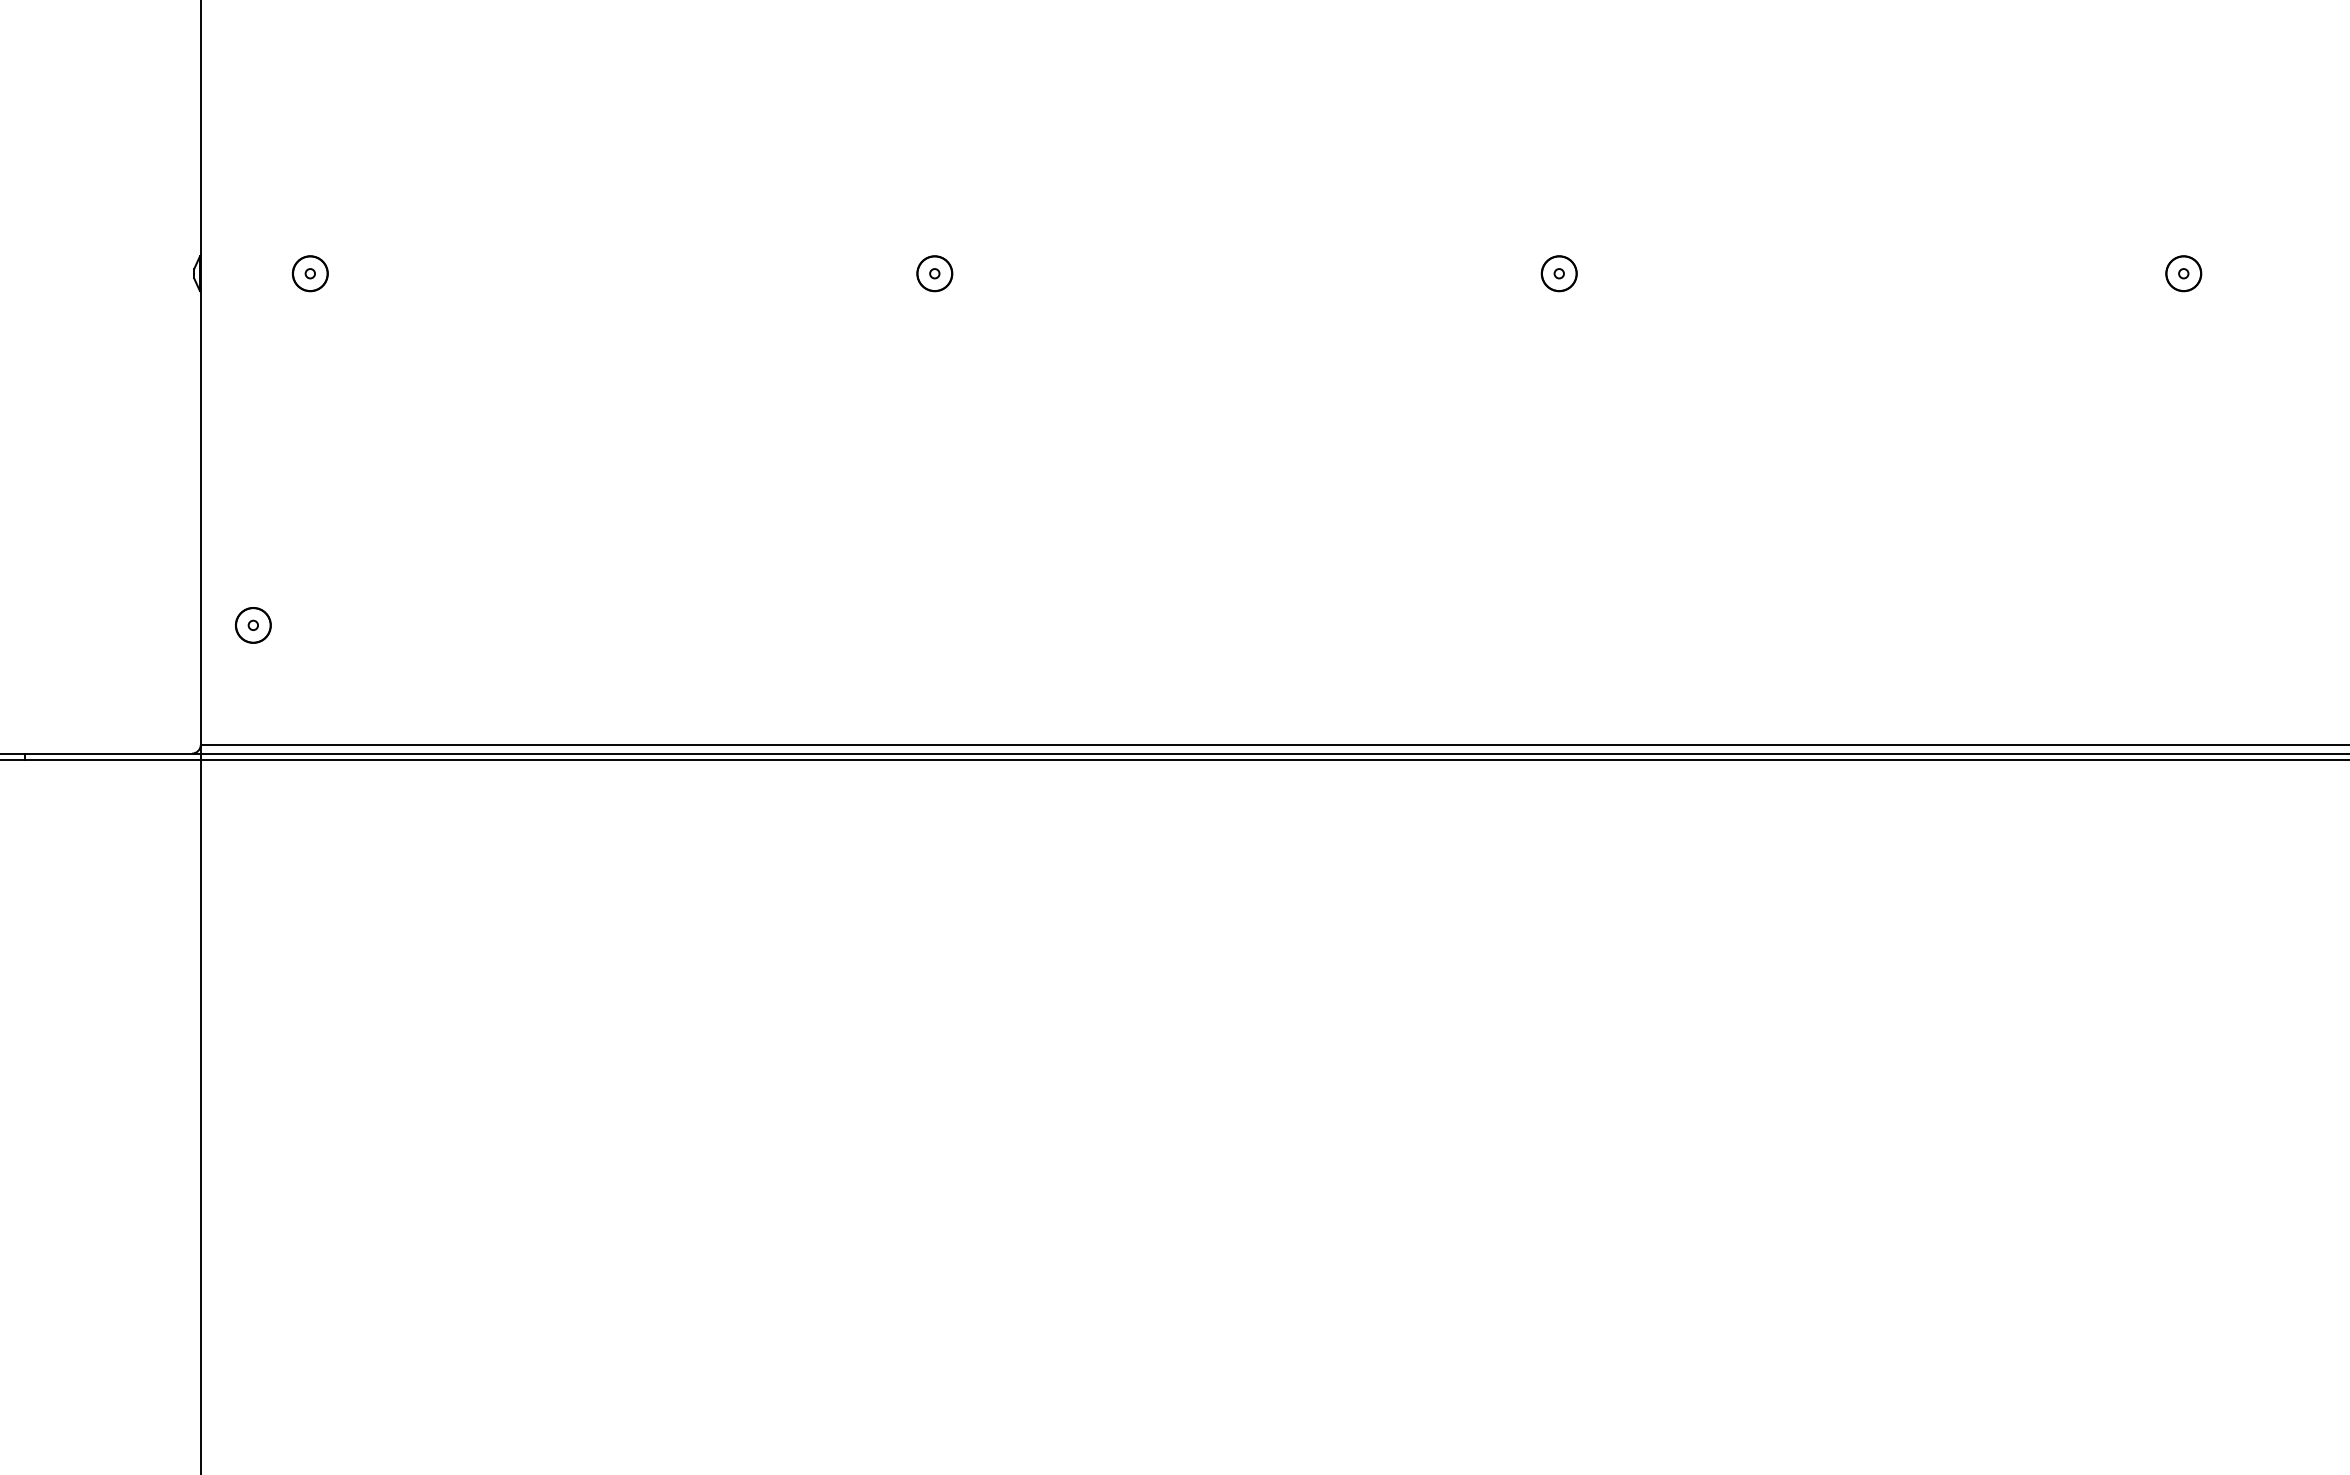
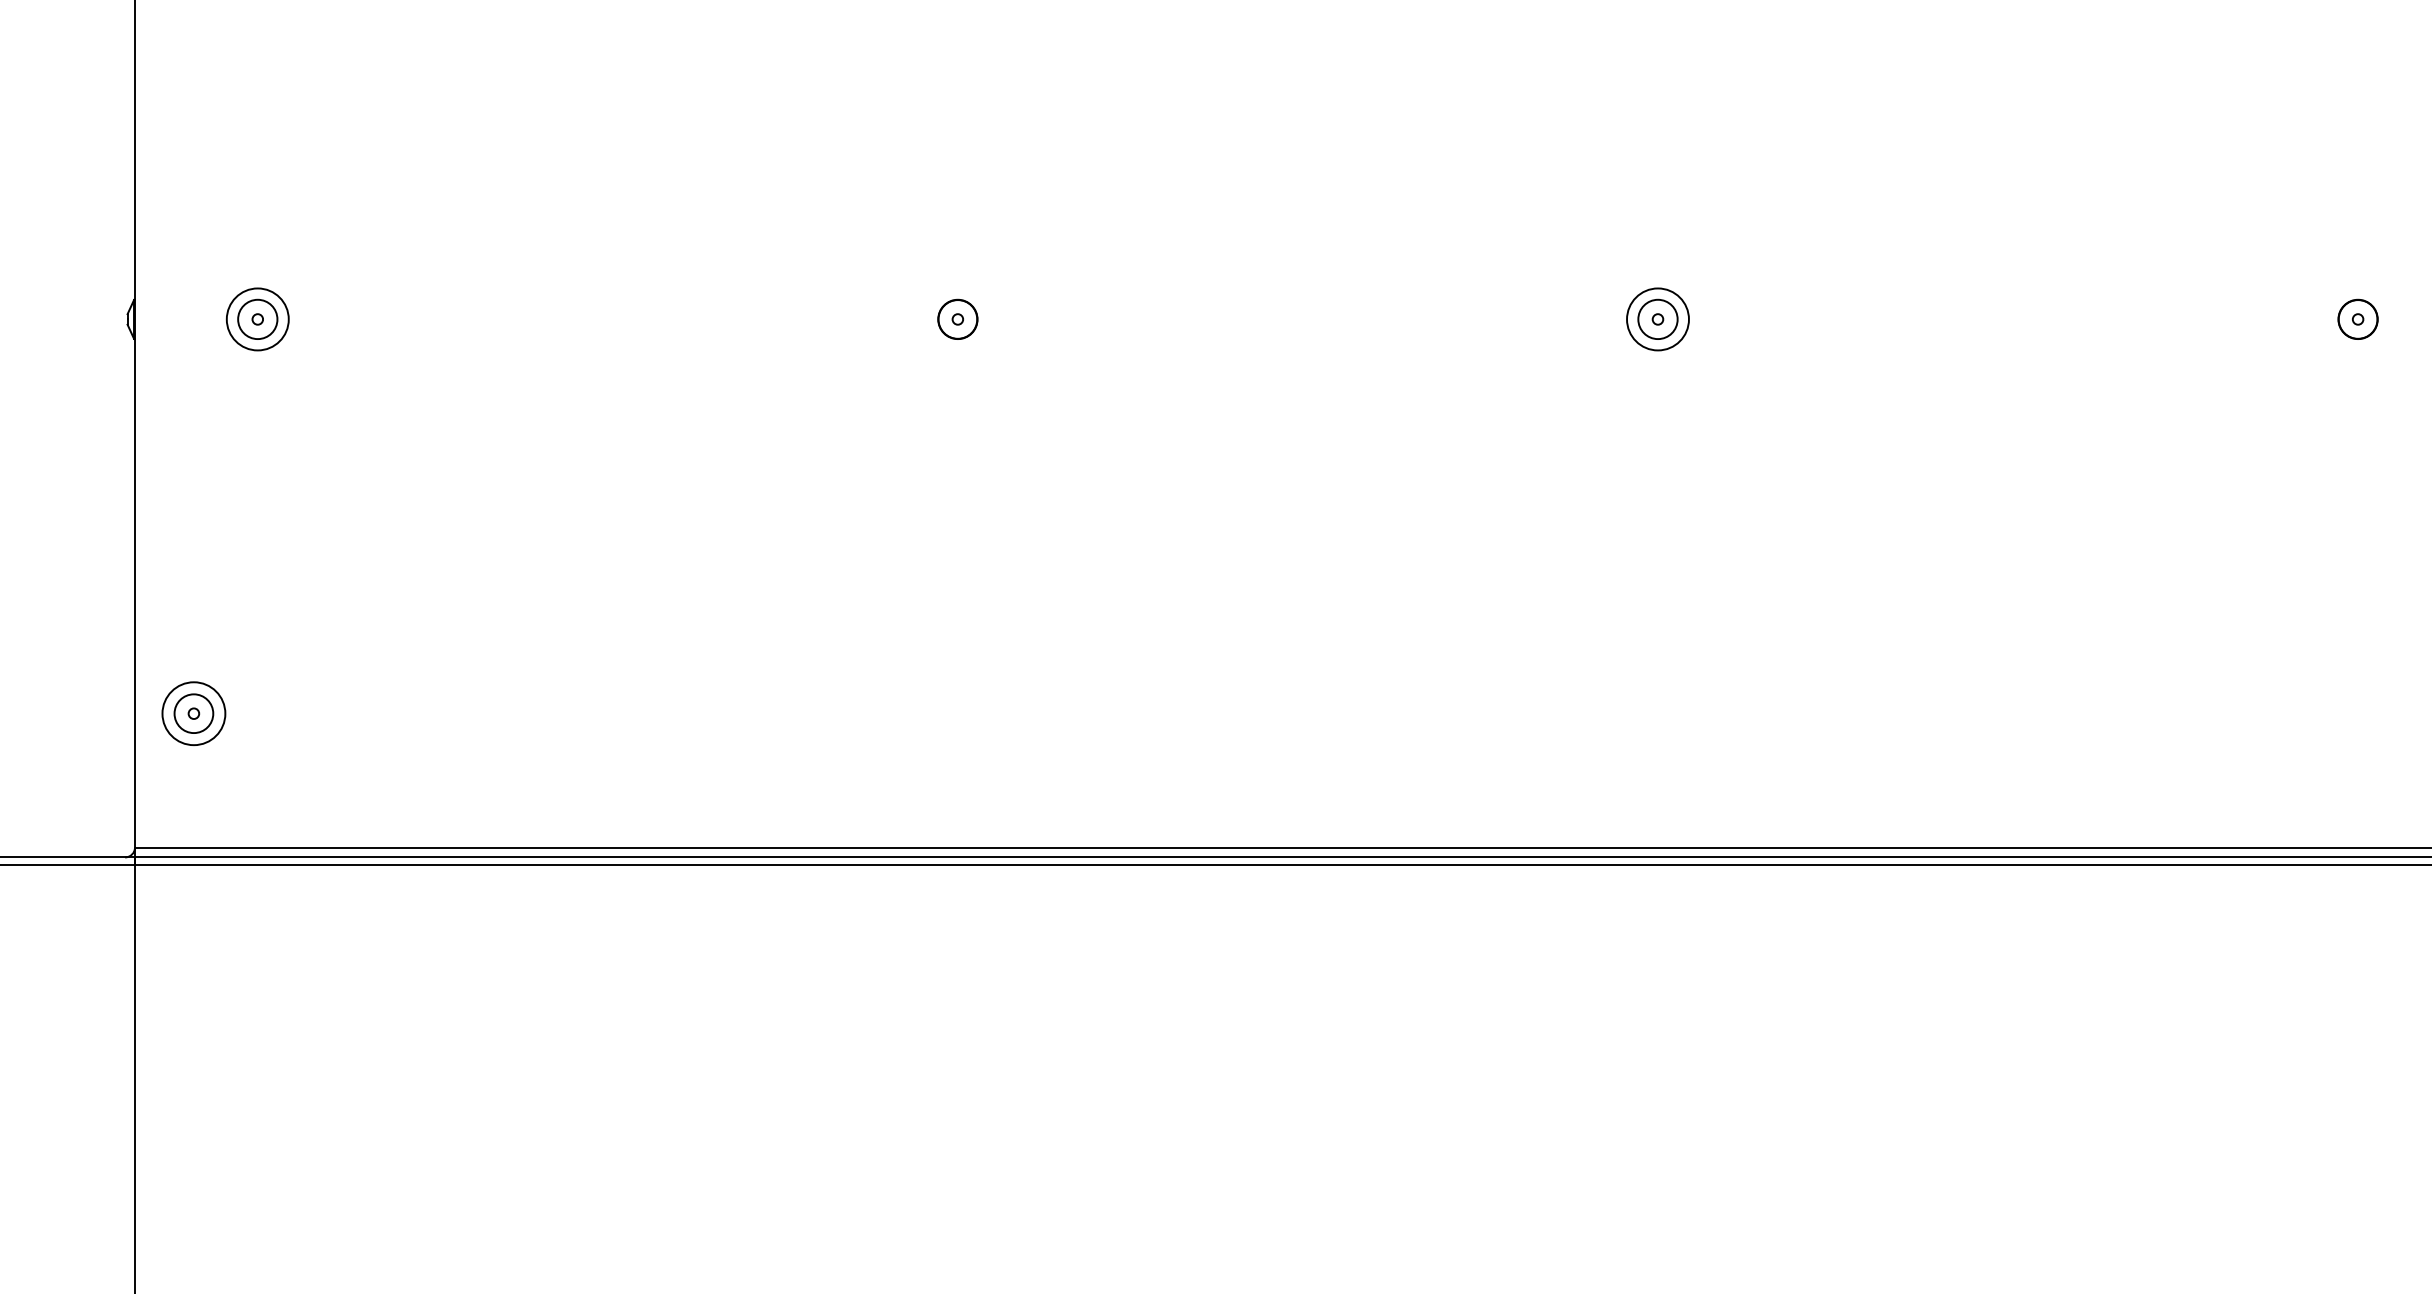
circle: (310, 273) -> (257, 319), size x1.6
circle: (1559, 273) -> (1658, 319), size x1.6
circle: (252, 624) -> (192, 712), size x1.6

